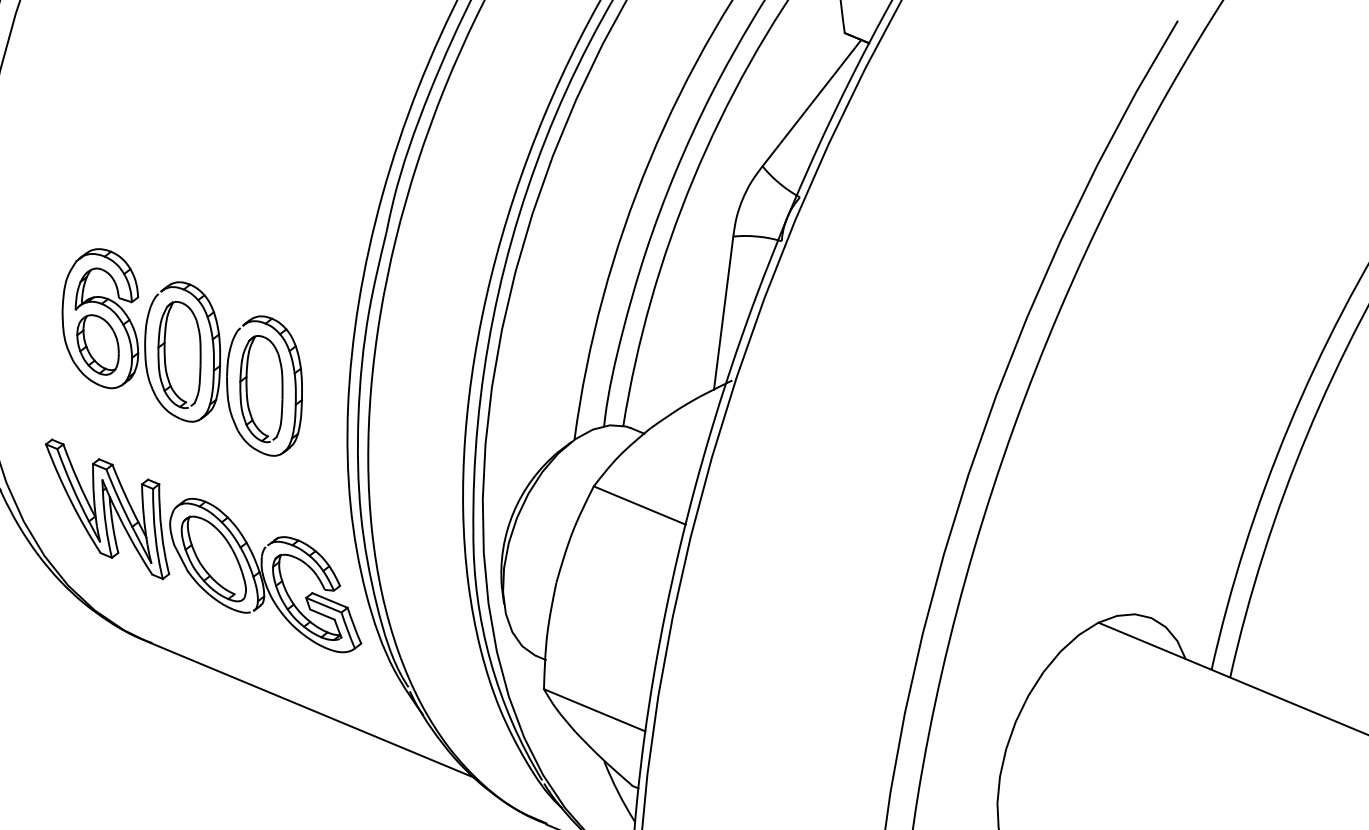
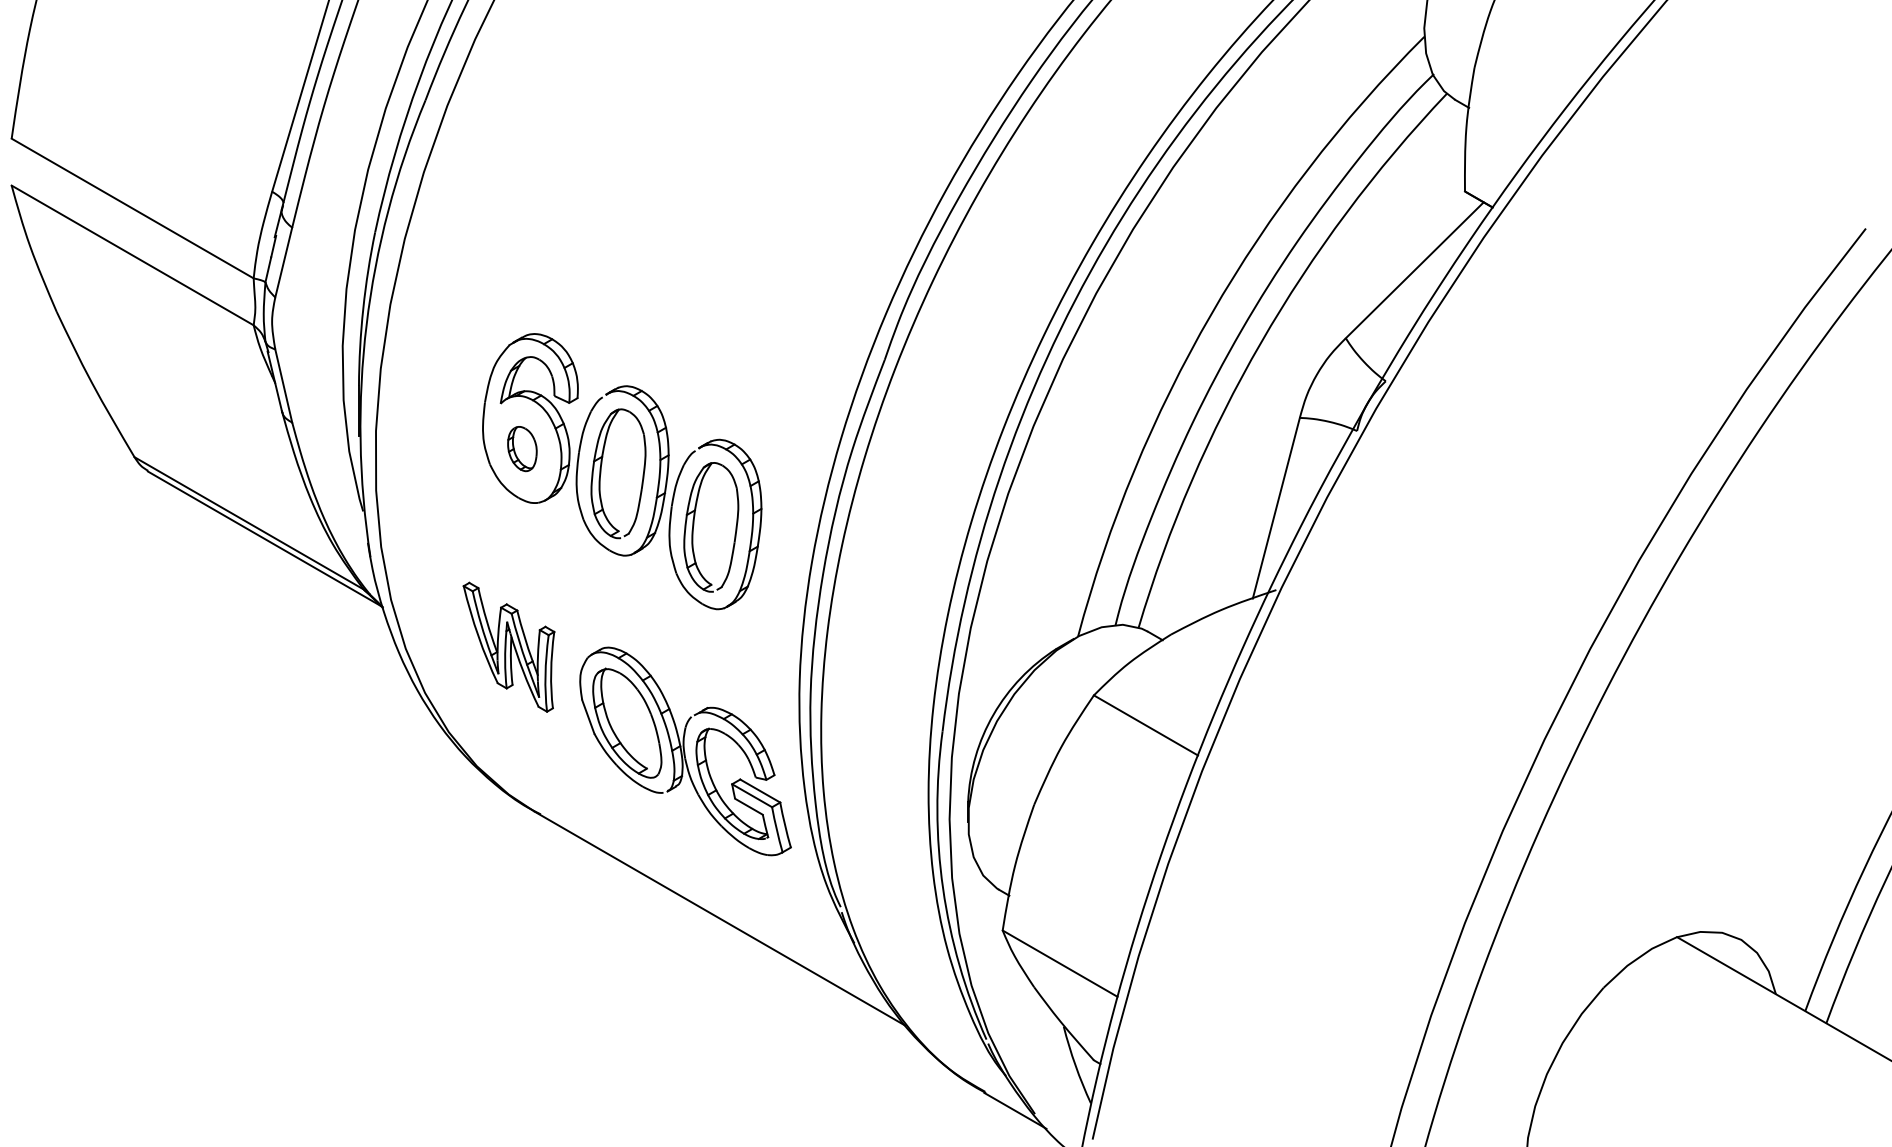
part: (98, 344) -> (522, 448), size x0.6
part: (108, 509) -> (508, 647), size x0.7

